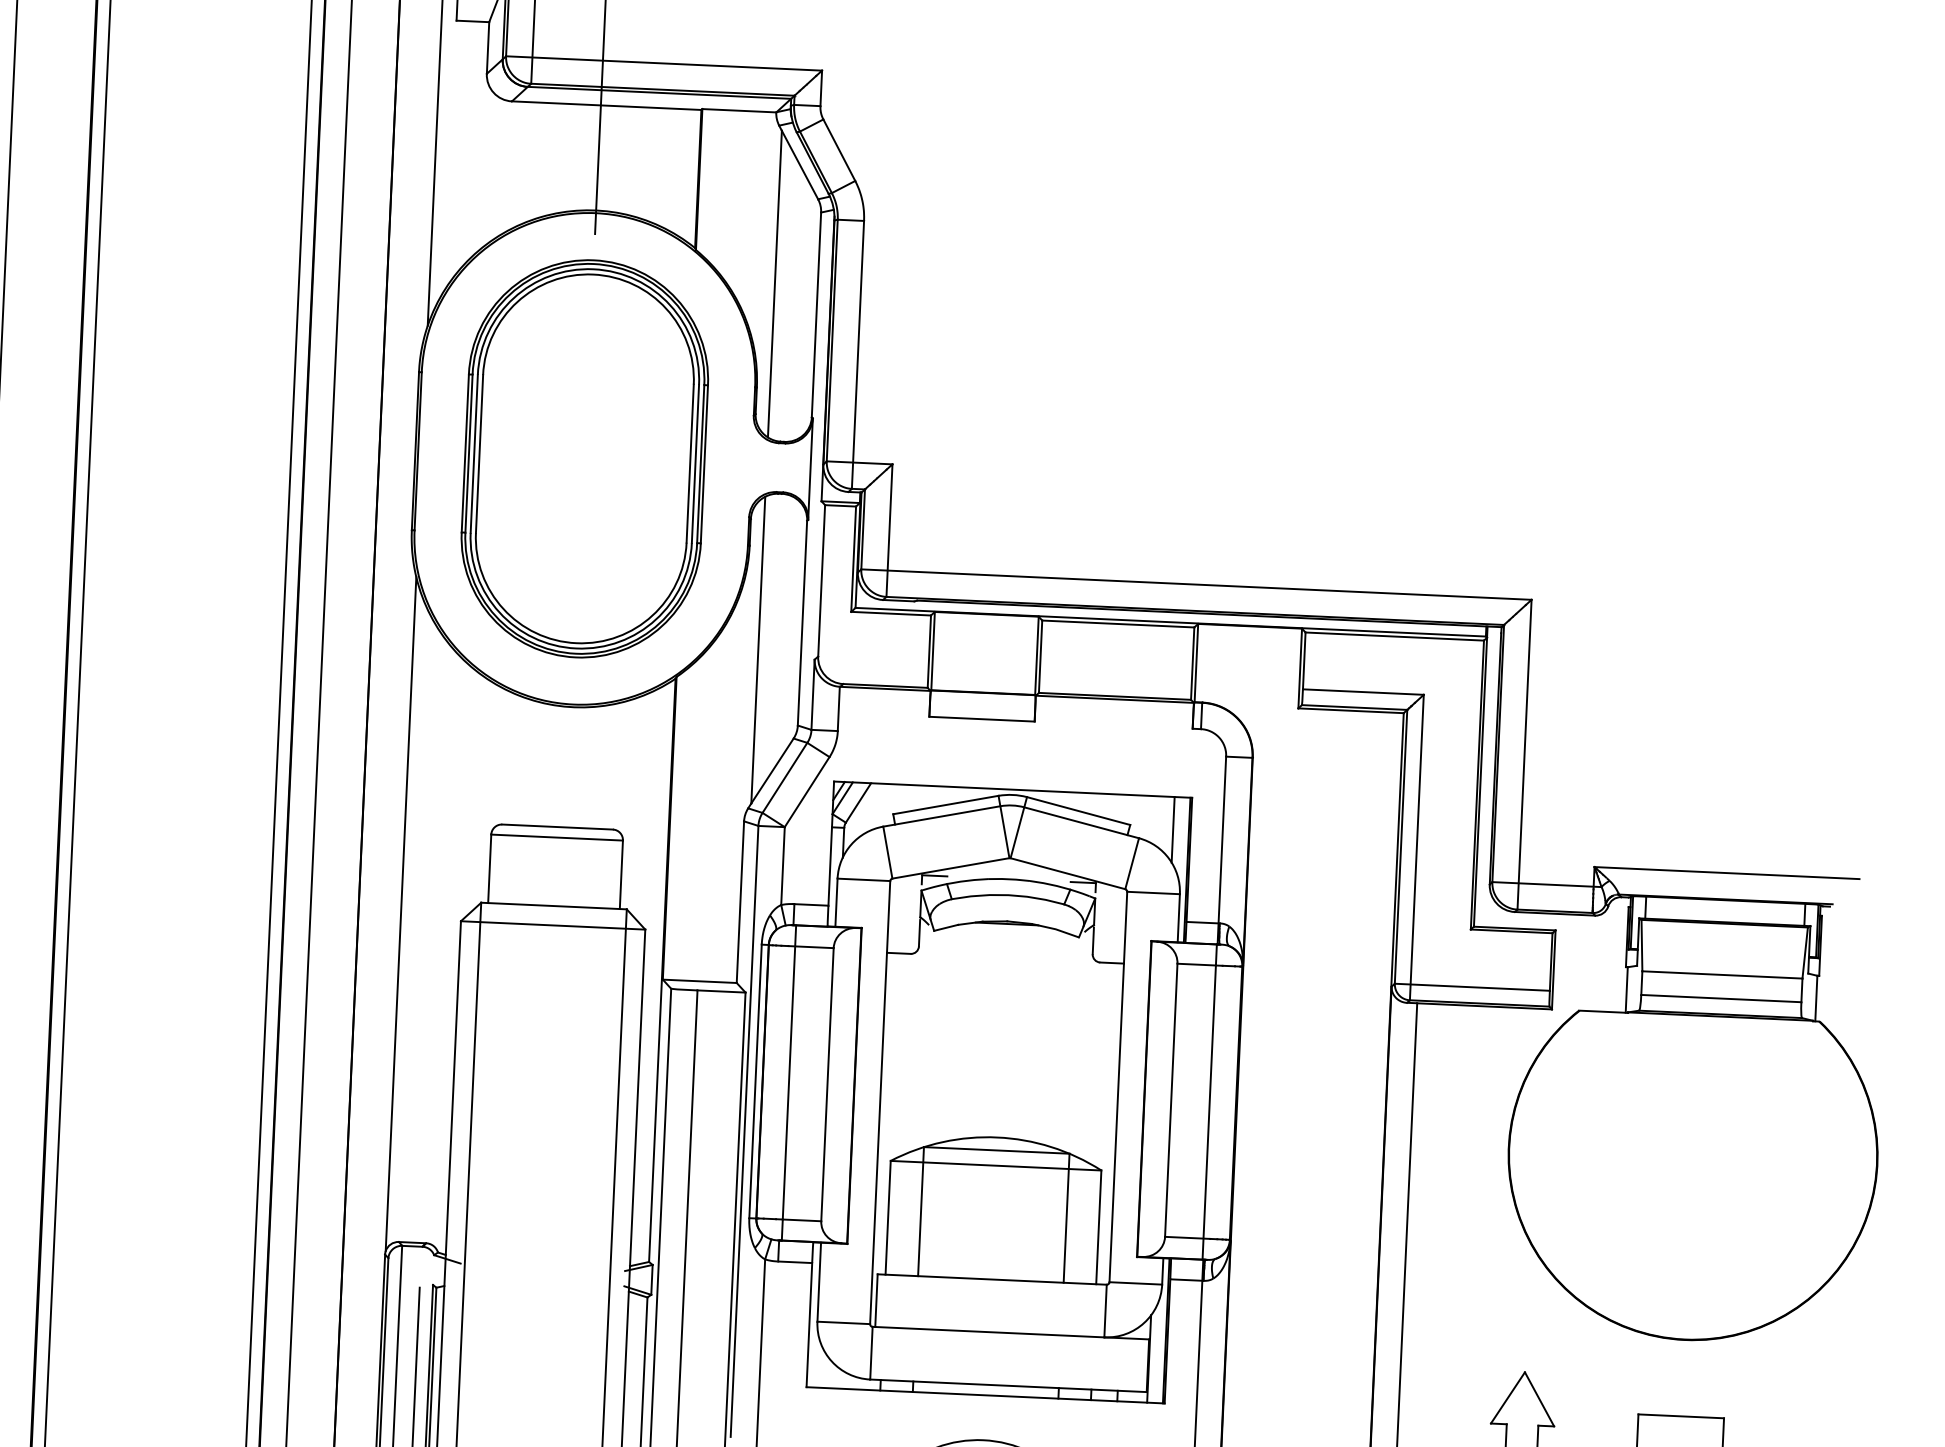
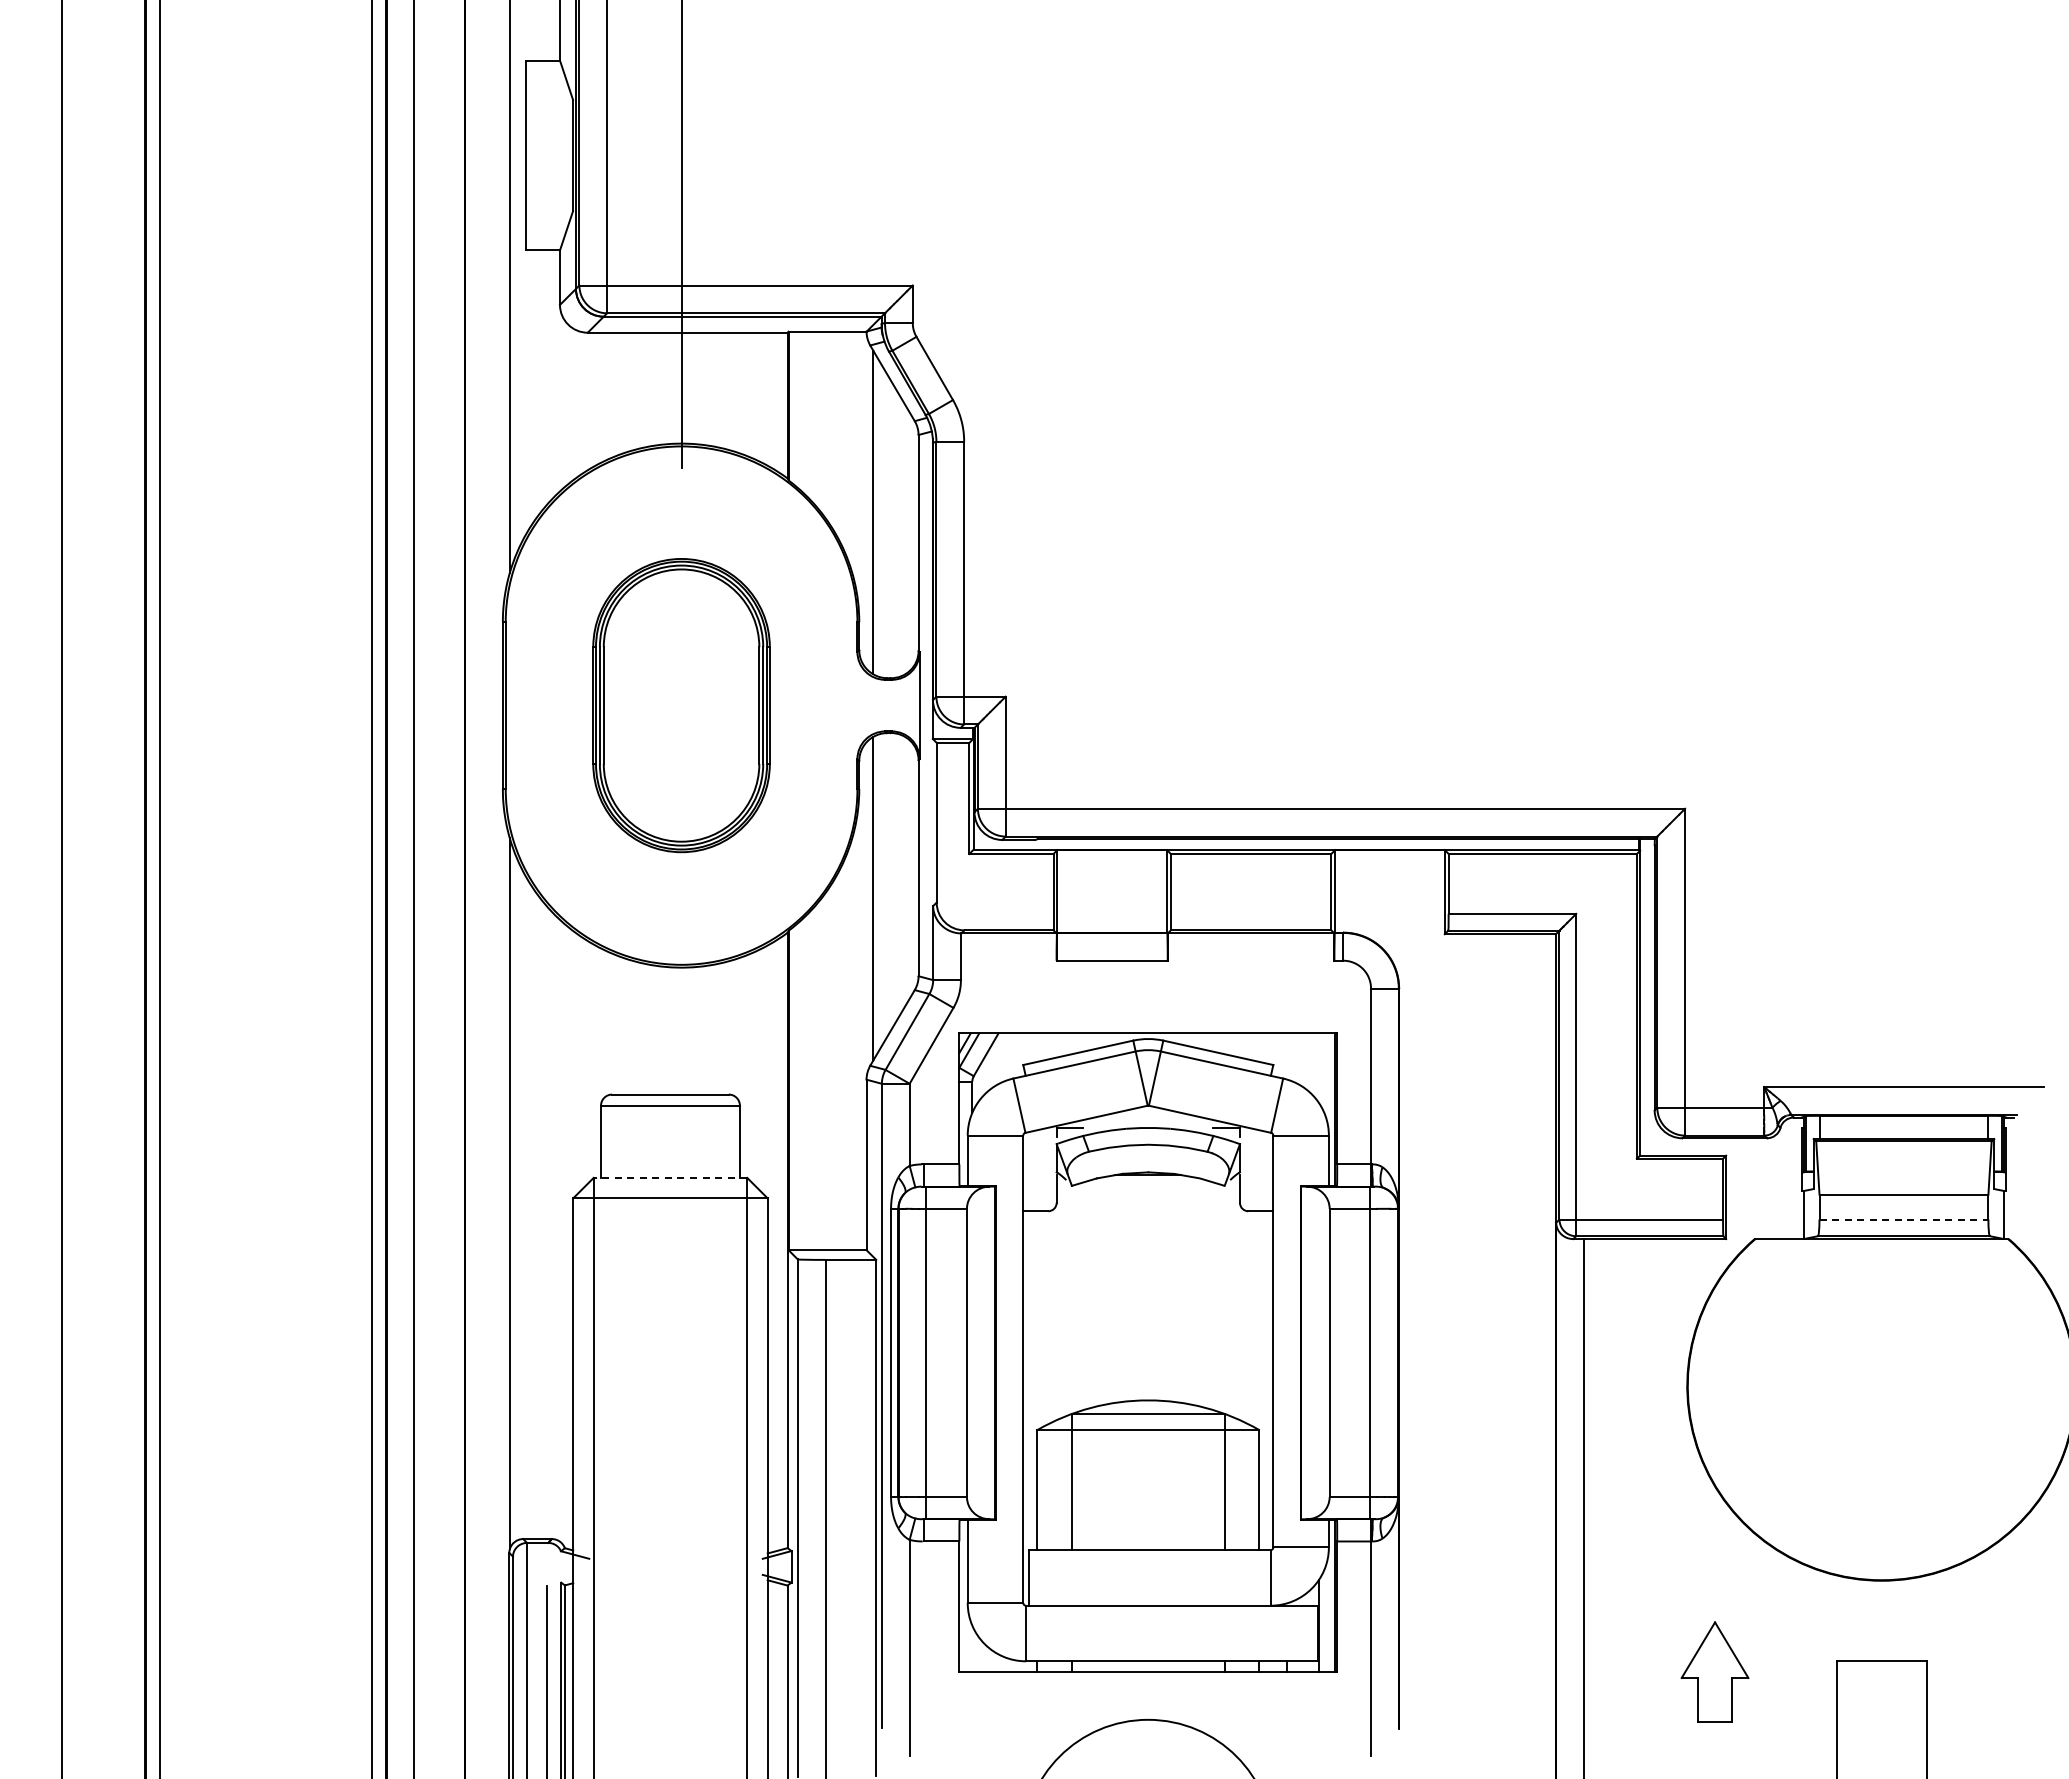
part: (584, 458) -> (681, 705), size x0.7
line: (1172, 829) -> (1318, 1067), removed
line: (554, 905) -> (670, 1177), solid -> dashed
line: (1721, 998) -> (1904, 1219), solid -> dashed

